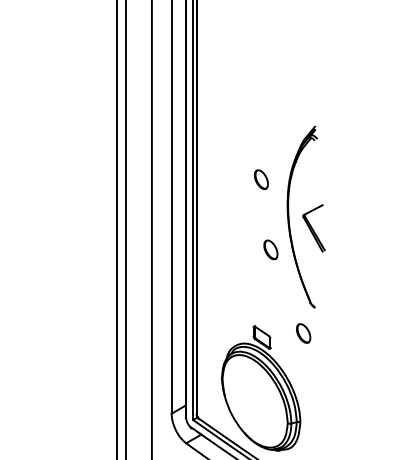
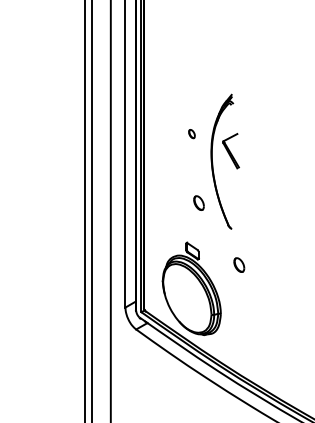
part: (260, 178) -> (191, 133), size x0.6
part: (313, 228) -> (230, 151), moved
part: (270, 249) -> (198, 202), moved
part: (303, 332) -> (239, 264), moved

